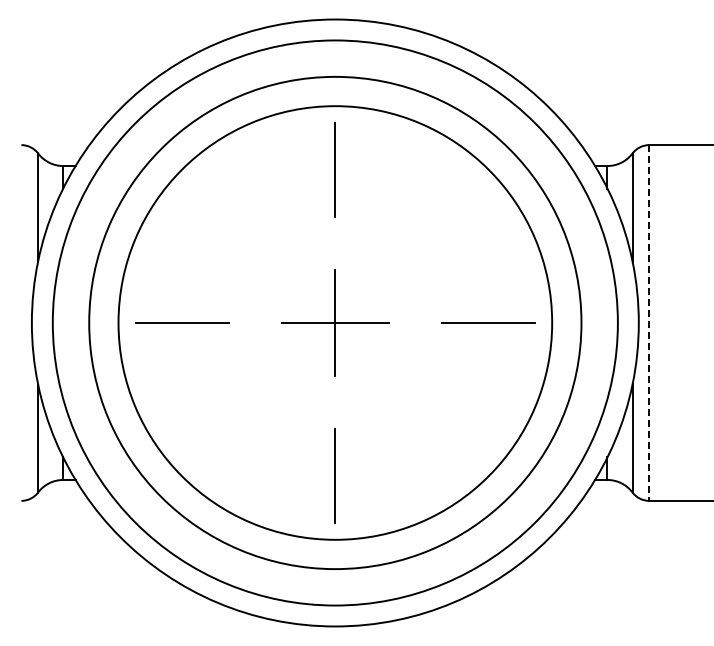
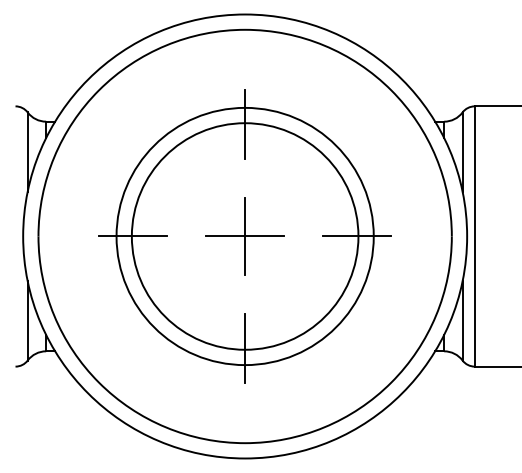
circle: (335, 322) -> (245, 236), size x0.71
circle: (335, 322) -> (245, 236), size x0.71
line: (649, 323) -> (474, 236), dashed -> solid

